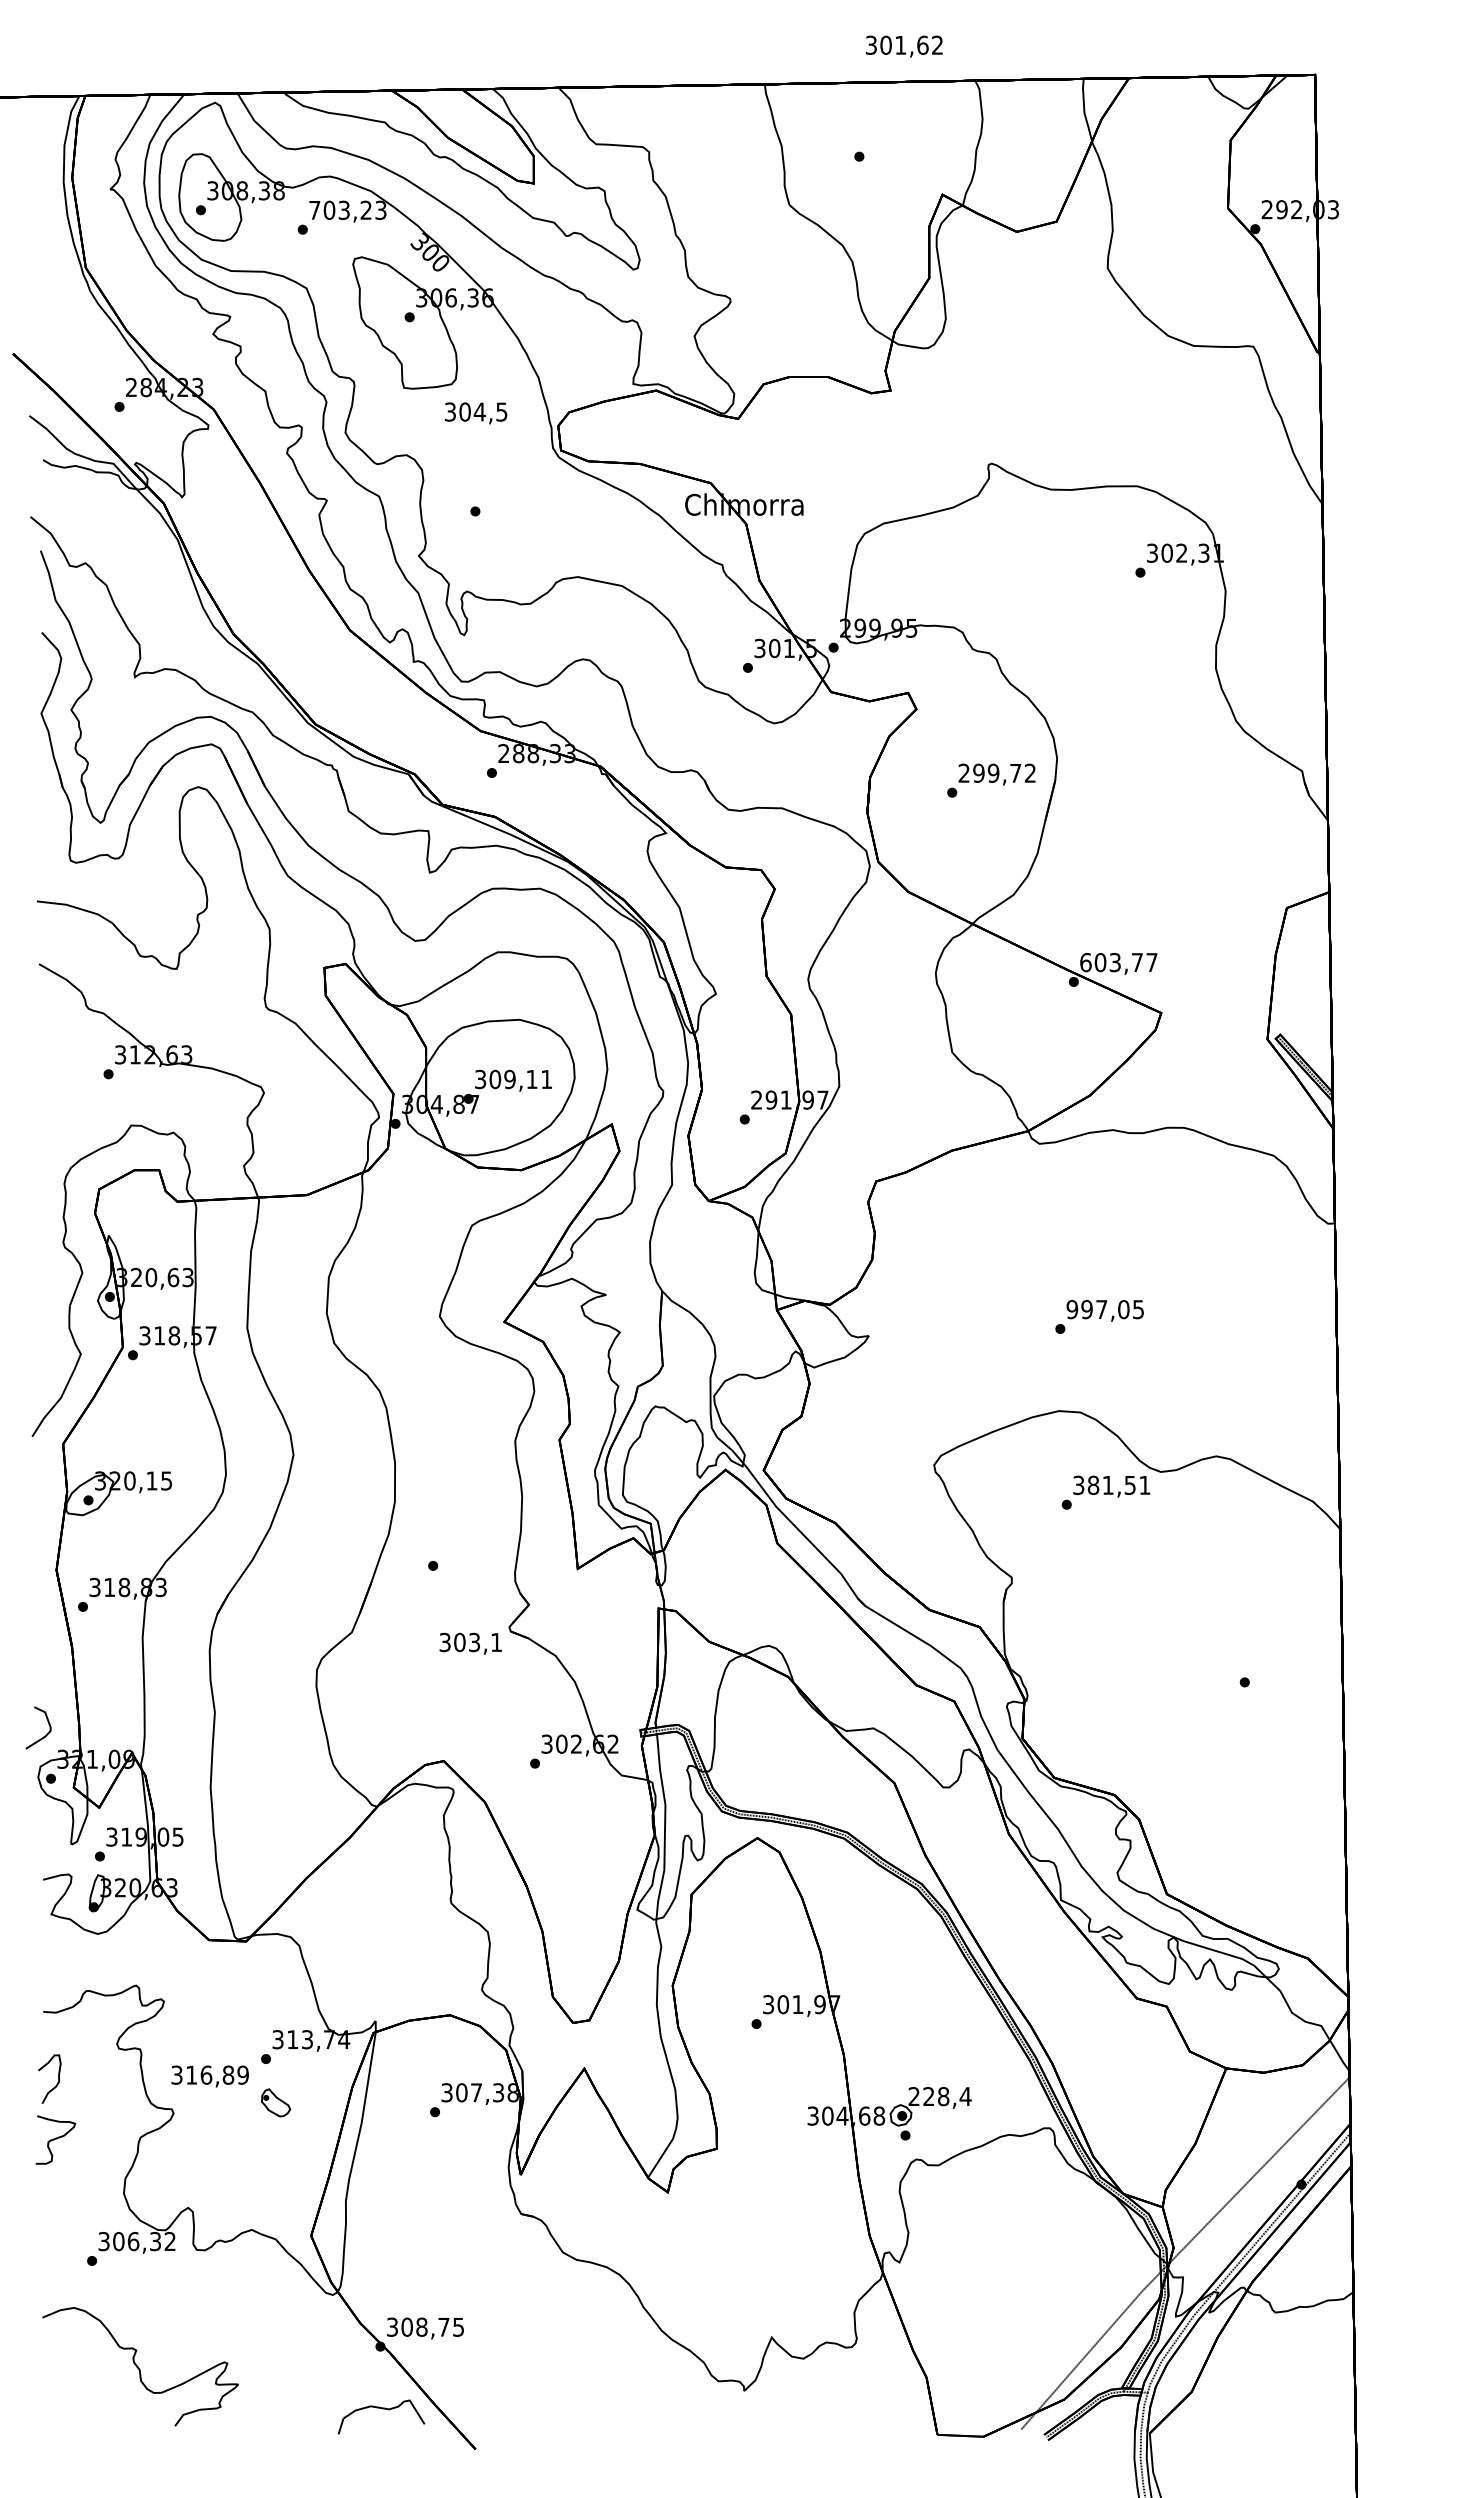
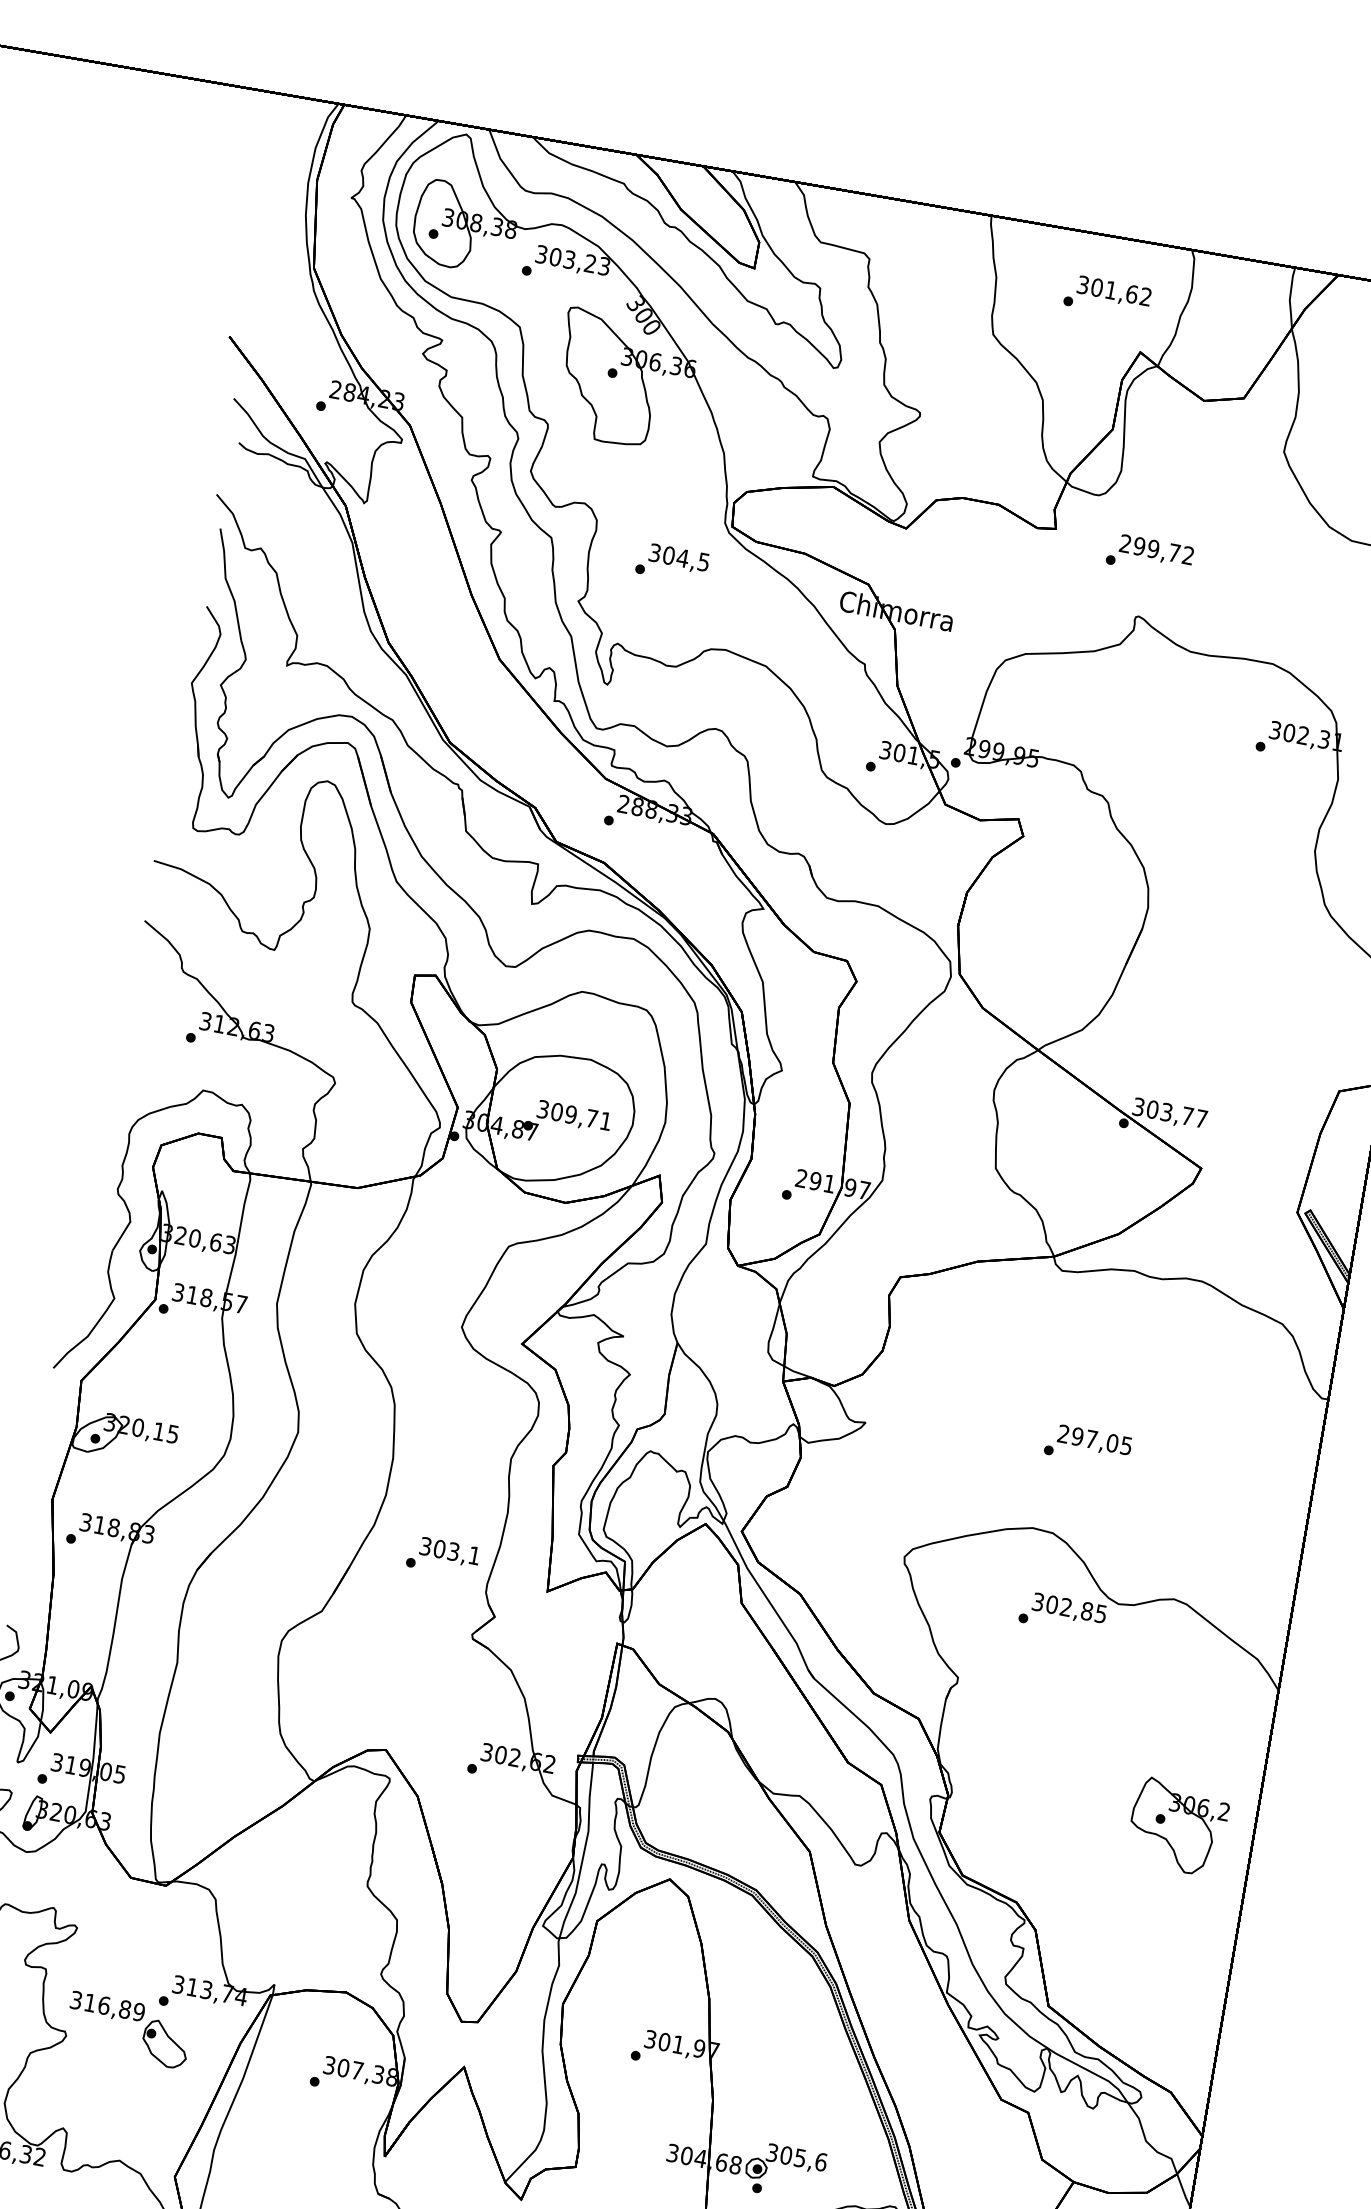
text: (903, 46) -> (1113, 291), moved
text: (314, 209) -> (541, 253), 703,23 -> 303,23
text: (476, 413) -> (679, 559), moved
text: (991, 780) -> (1150, 555), moved
text: (1085, 962) -> (1138, 1106), 603,77 -> 303,77
text: (531, 1079) -> (591, 1118), 309,11 -> 309,71
text: (1072, 1309) -> (1063, 1434), 997,05 -> 297,05
text: (1118, 1484) -> (1076, 1608), 381,51 -> 302,85
text: (470, 1643) -> (449, 1551), moved
part: (1263, 1687) -> (1177, 1827), added
text: (939, 2096) -> (796, 2157), 228,4 -> 305,6
part: (275, 2102) -> (164, 2043), size x1.67

